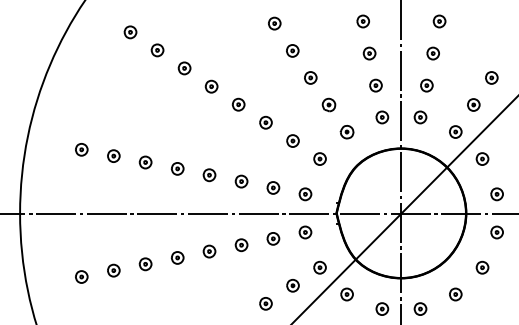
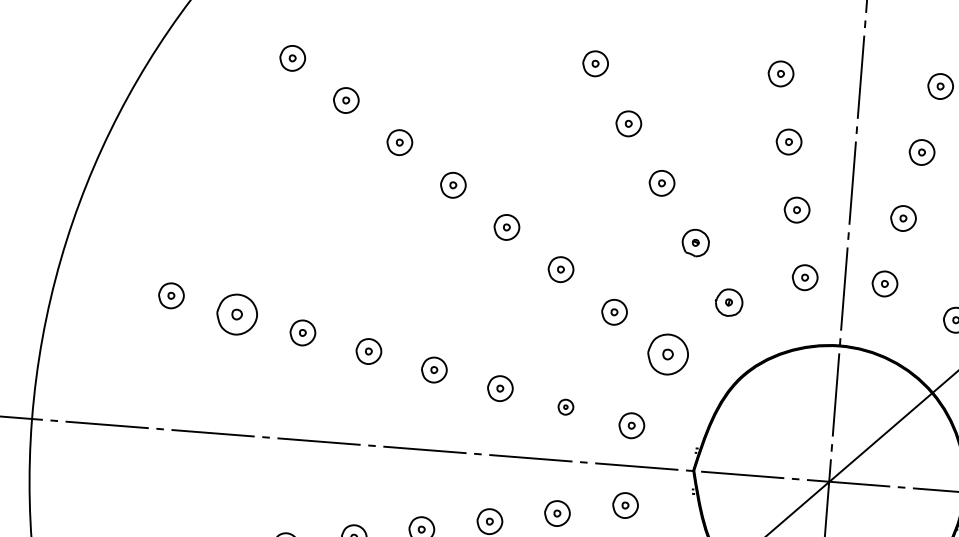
part: (113, 155) -> (236, 312), size x1.6
part: (319, 158) -> (667, 353), size x1.6
part: (273, 187) -> (566, 406), size x0.6

